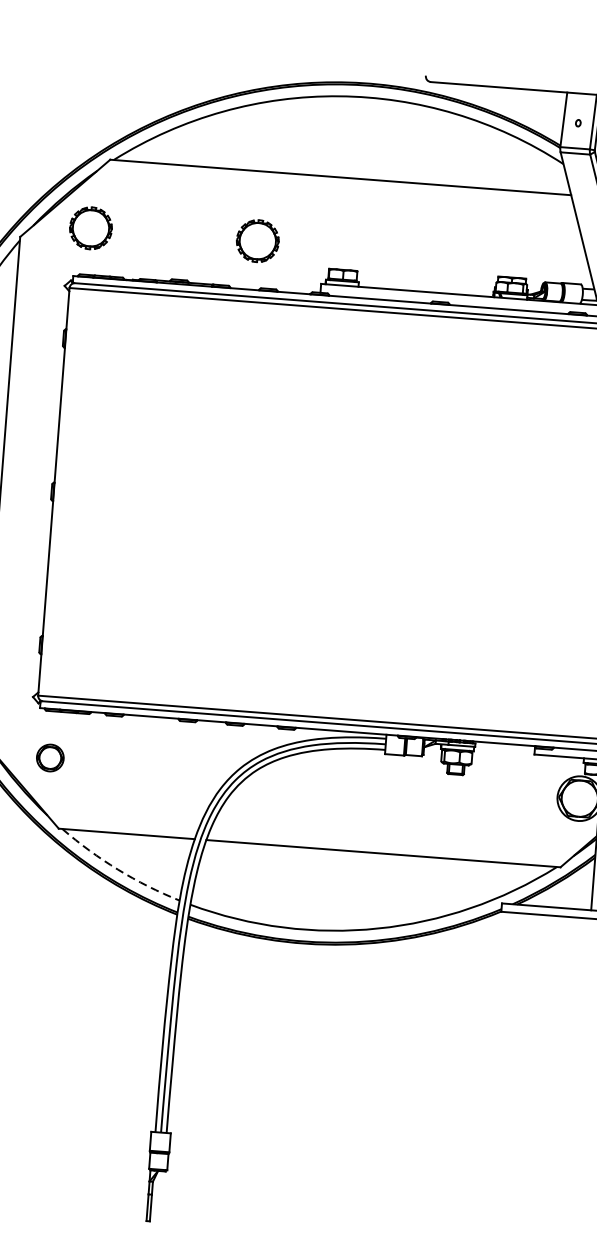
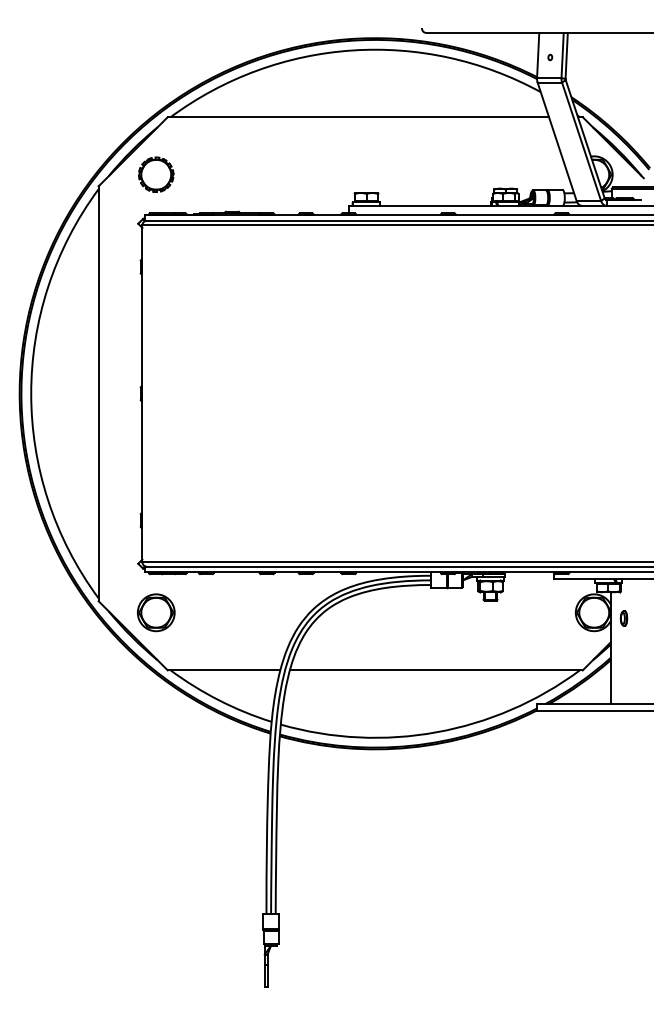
part: (258, 240) -> (294, 174), removed
part: (50, 757) -> (156, 612), size x1.67
arc: (118, 869) -> (219, 700), dashed -> solid

